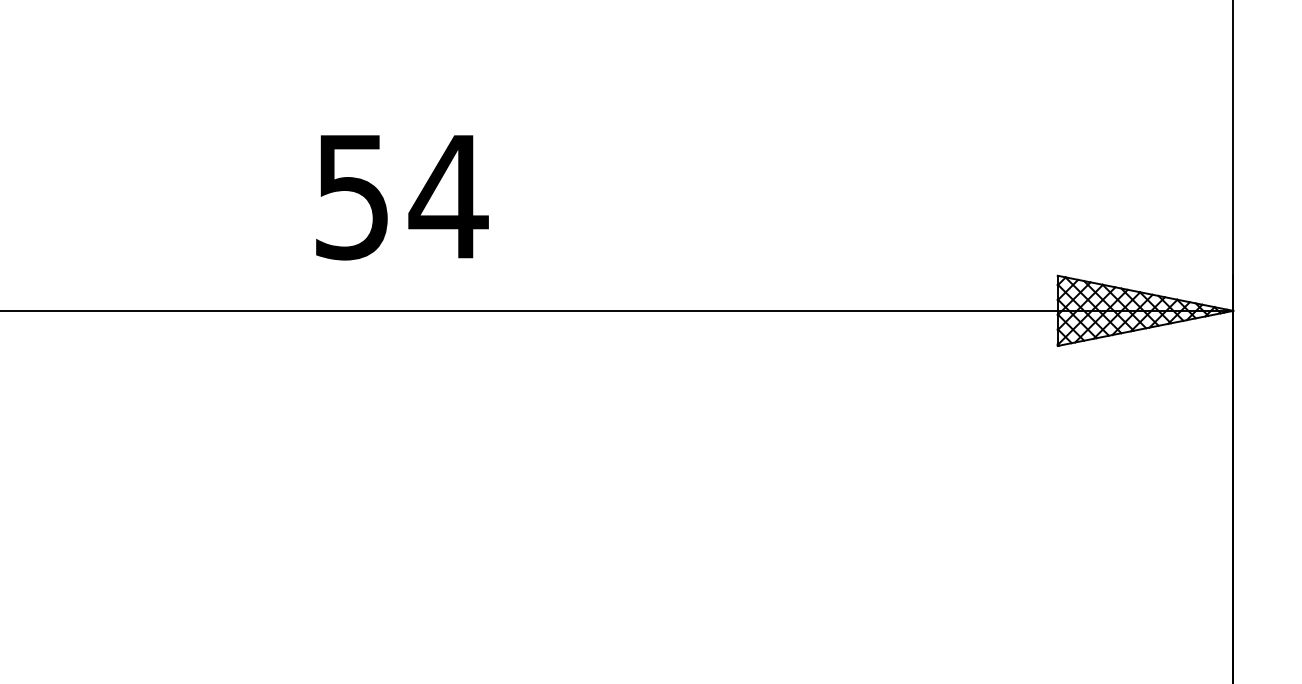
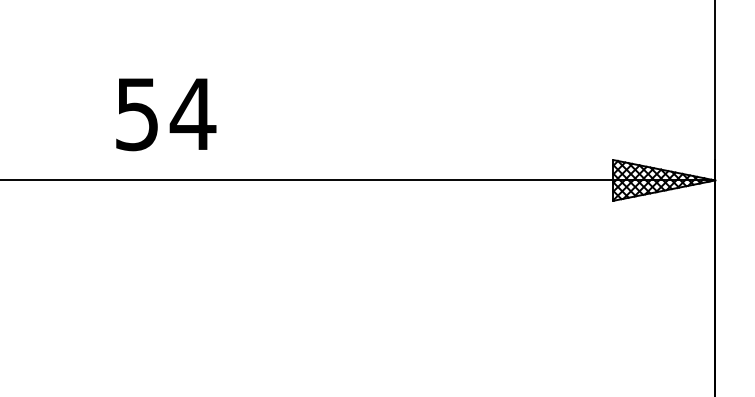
text: (402, 197) -> (166, 114), moved

